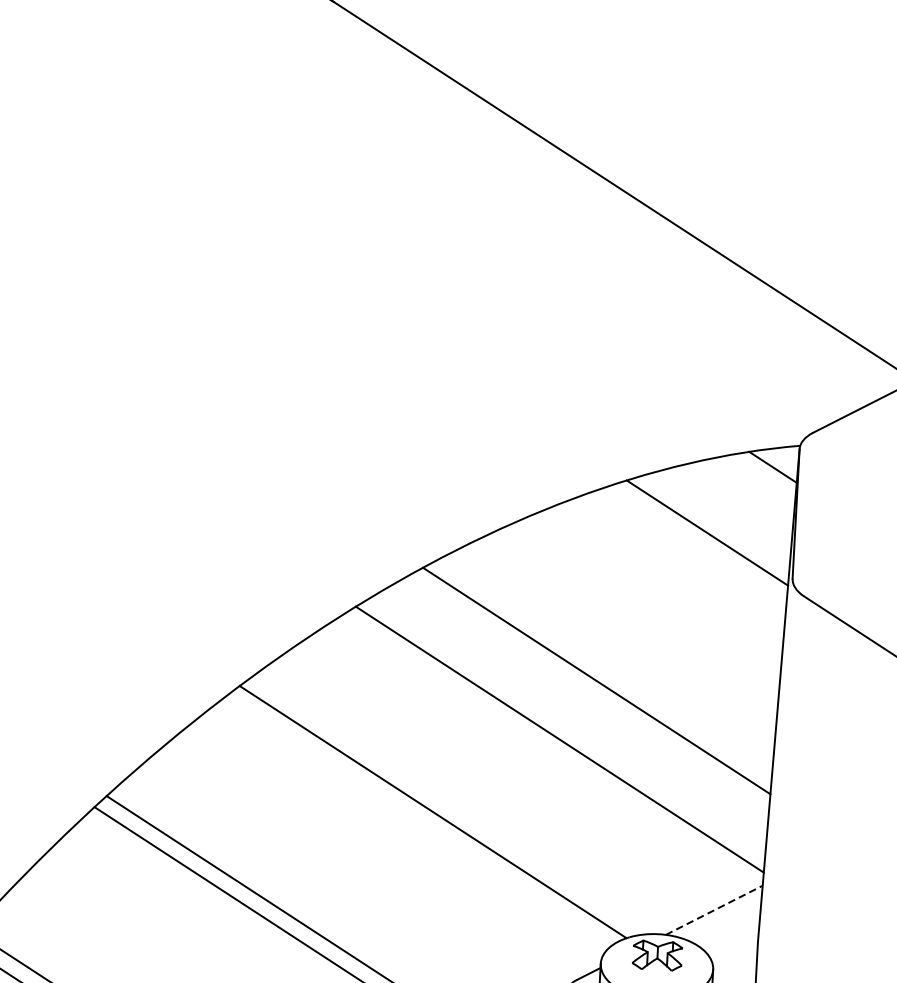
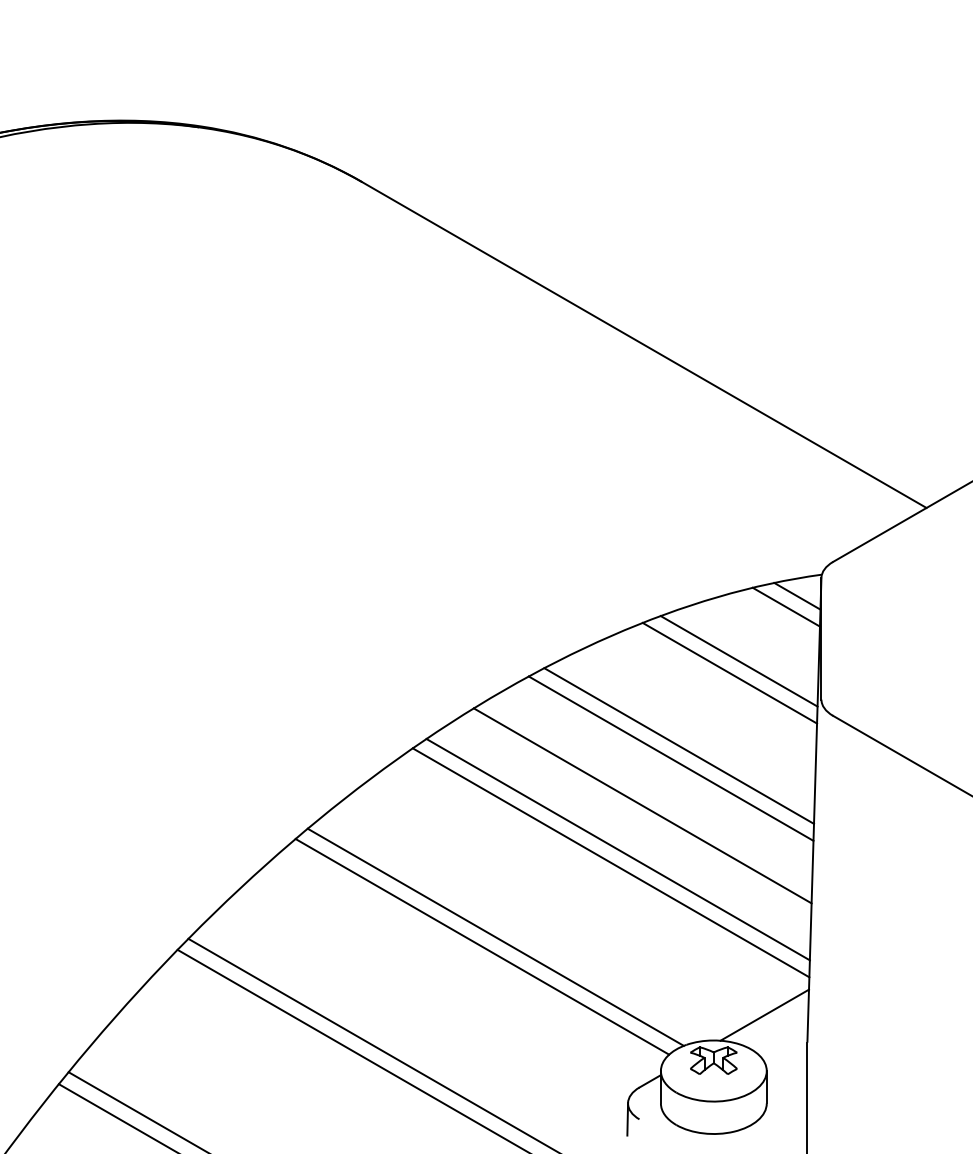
line: (759, 477) -> (785, 606), added
line: (696, 544) -> (729, 672), added
line: (639, 619) -> (679, 745), added
line: (628, 632) -> (670, 758), added
line: (567, 725) -> (617, 849), added
line: (418, 821) -> (482, 946), added
line: (715, 909) -> (765, 1014), dashed -> solid

